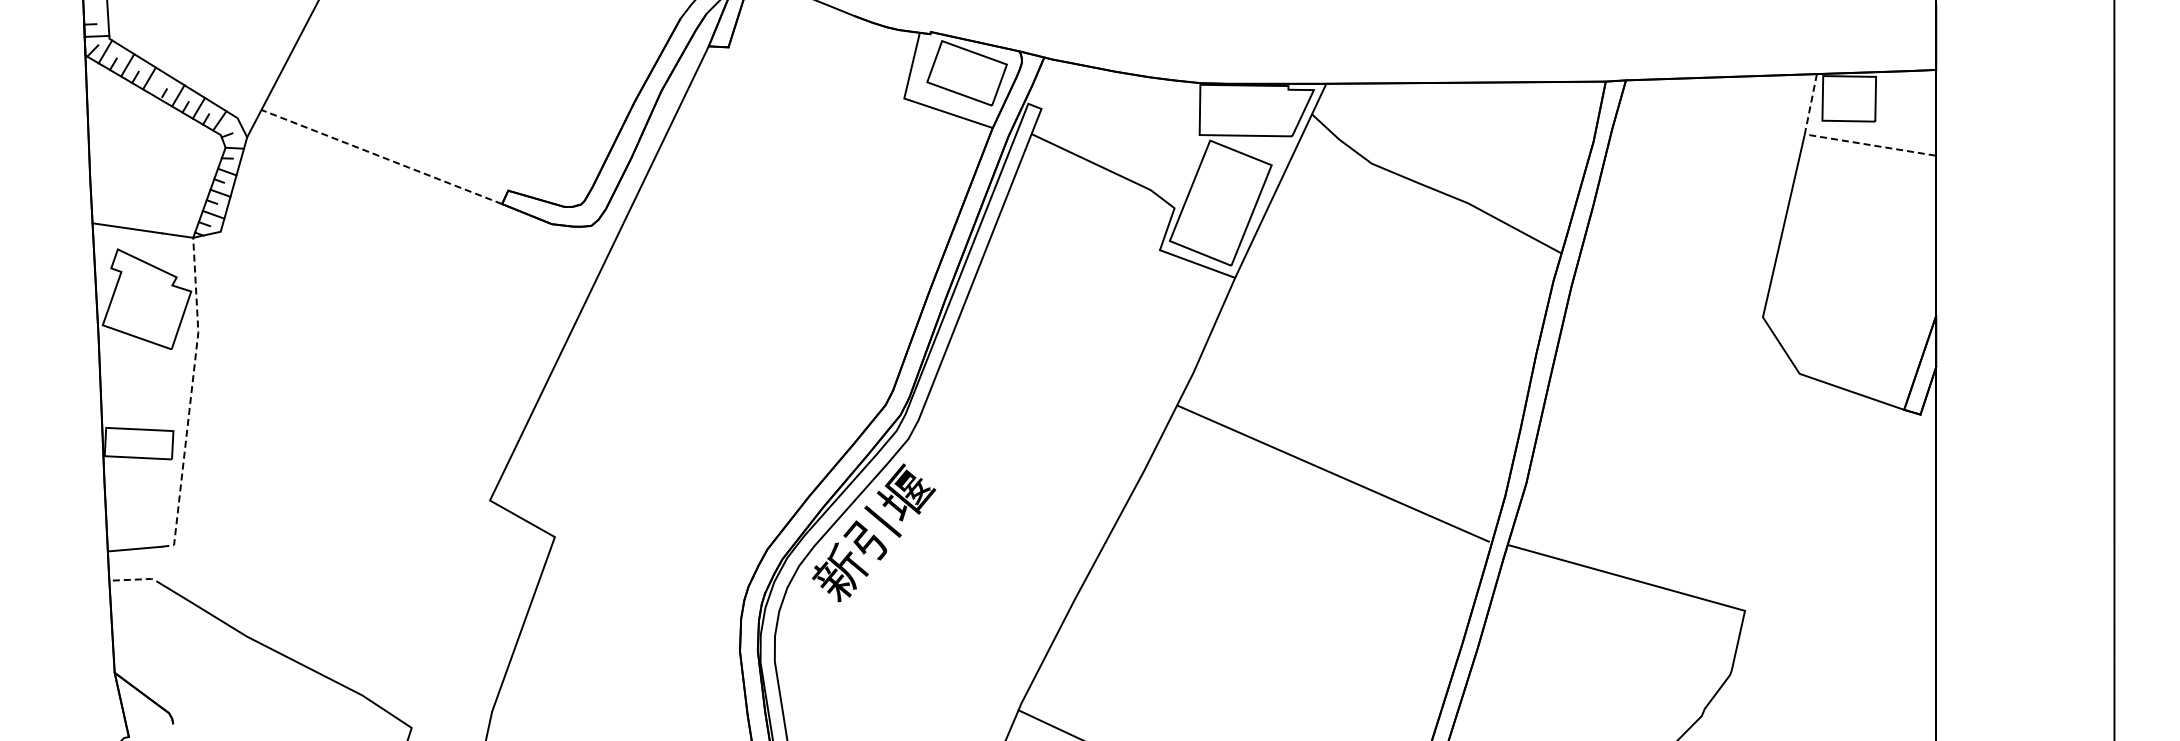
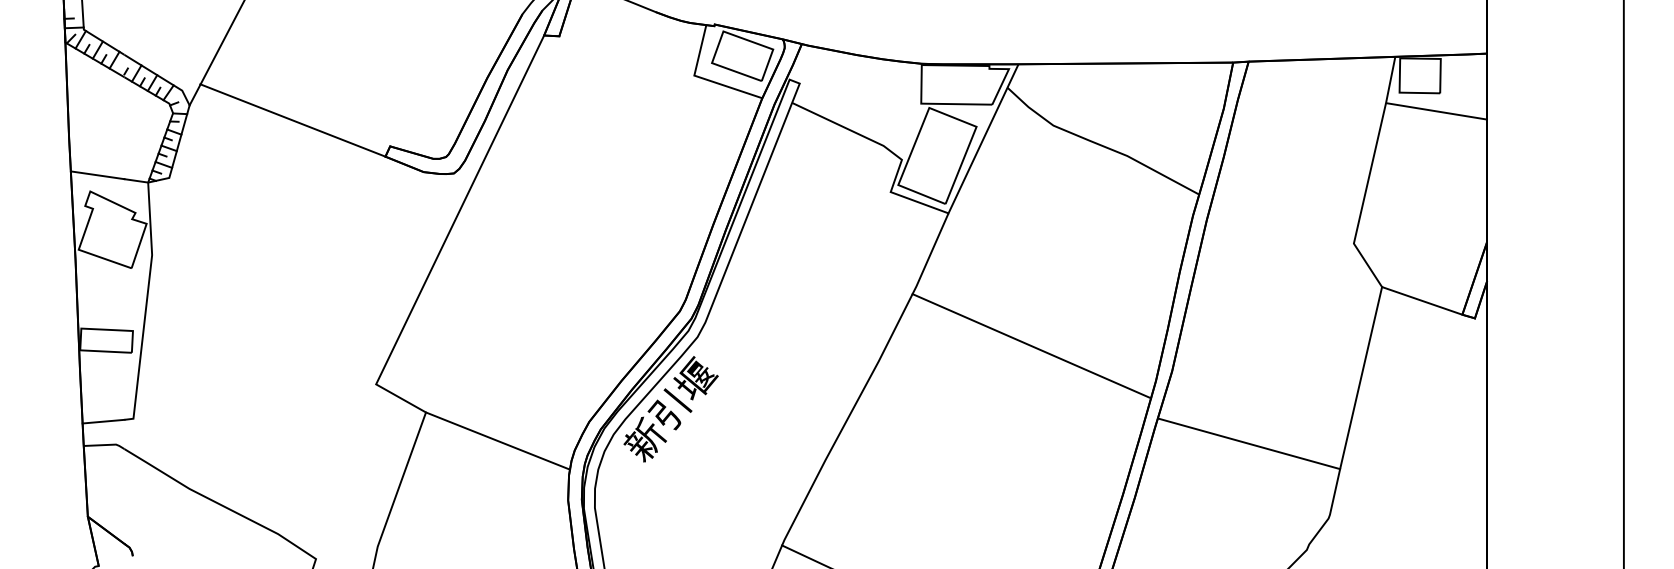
line: (1840, 140) -> (1413, 107), dashed -> solid
line: (381, 156) -> (292, 120), dashed -> solid
line: (190, 397) -> (146, 305), dashed -> solid
line: (1333, 473) -> (1031, 345), moved
line: (1772, 491) -> (1361, 377), added
line: (648, 574) -> (497, 441), added
line: (137, 579) -> (105, 445), dashed -> solid

